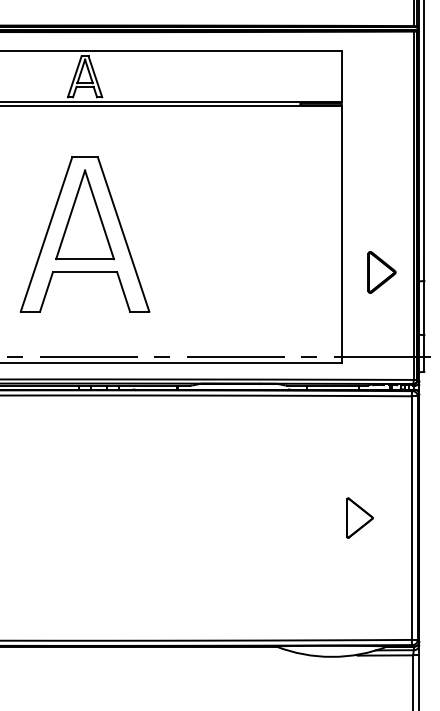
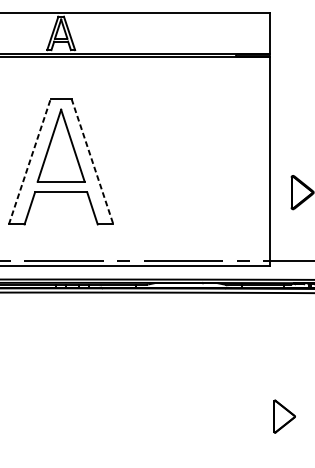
line: (46, 234) -> (29, 161), solid -> dashed
line: (123, 235) -> (92, 162), solid -> dashed
part: (359, 517) -> (284, 416), moved

